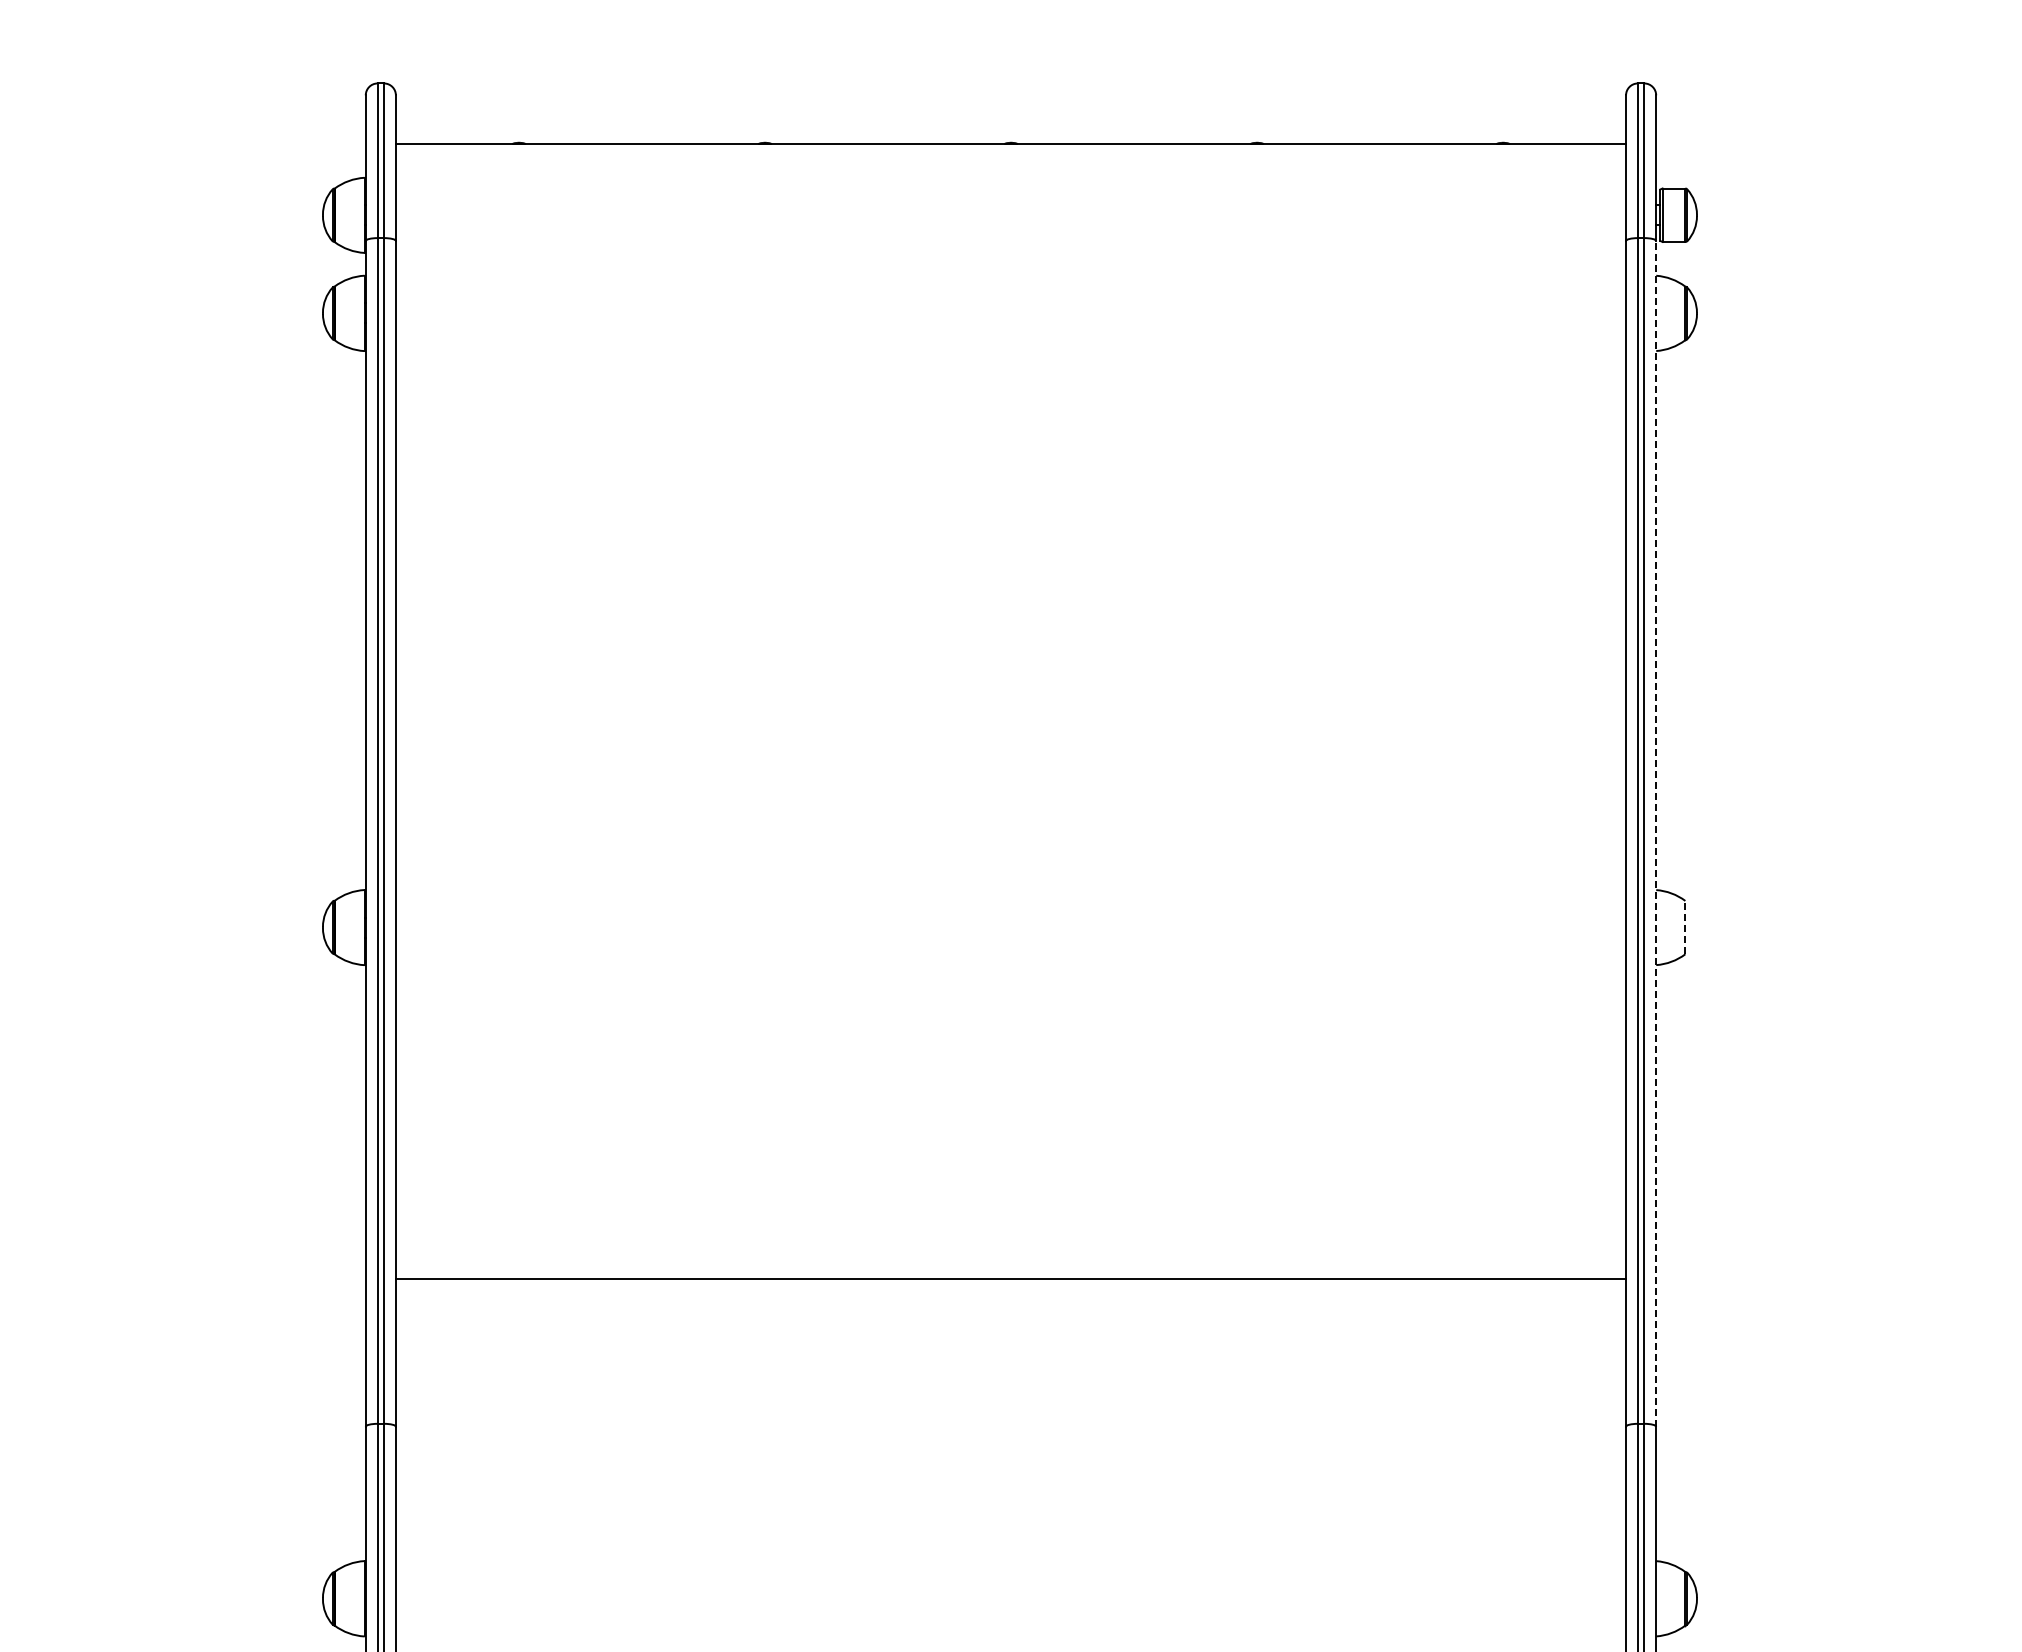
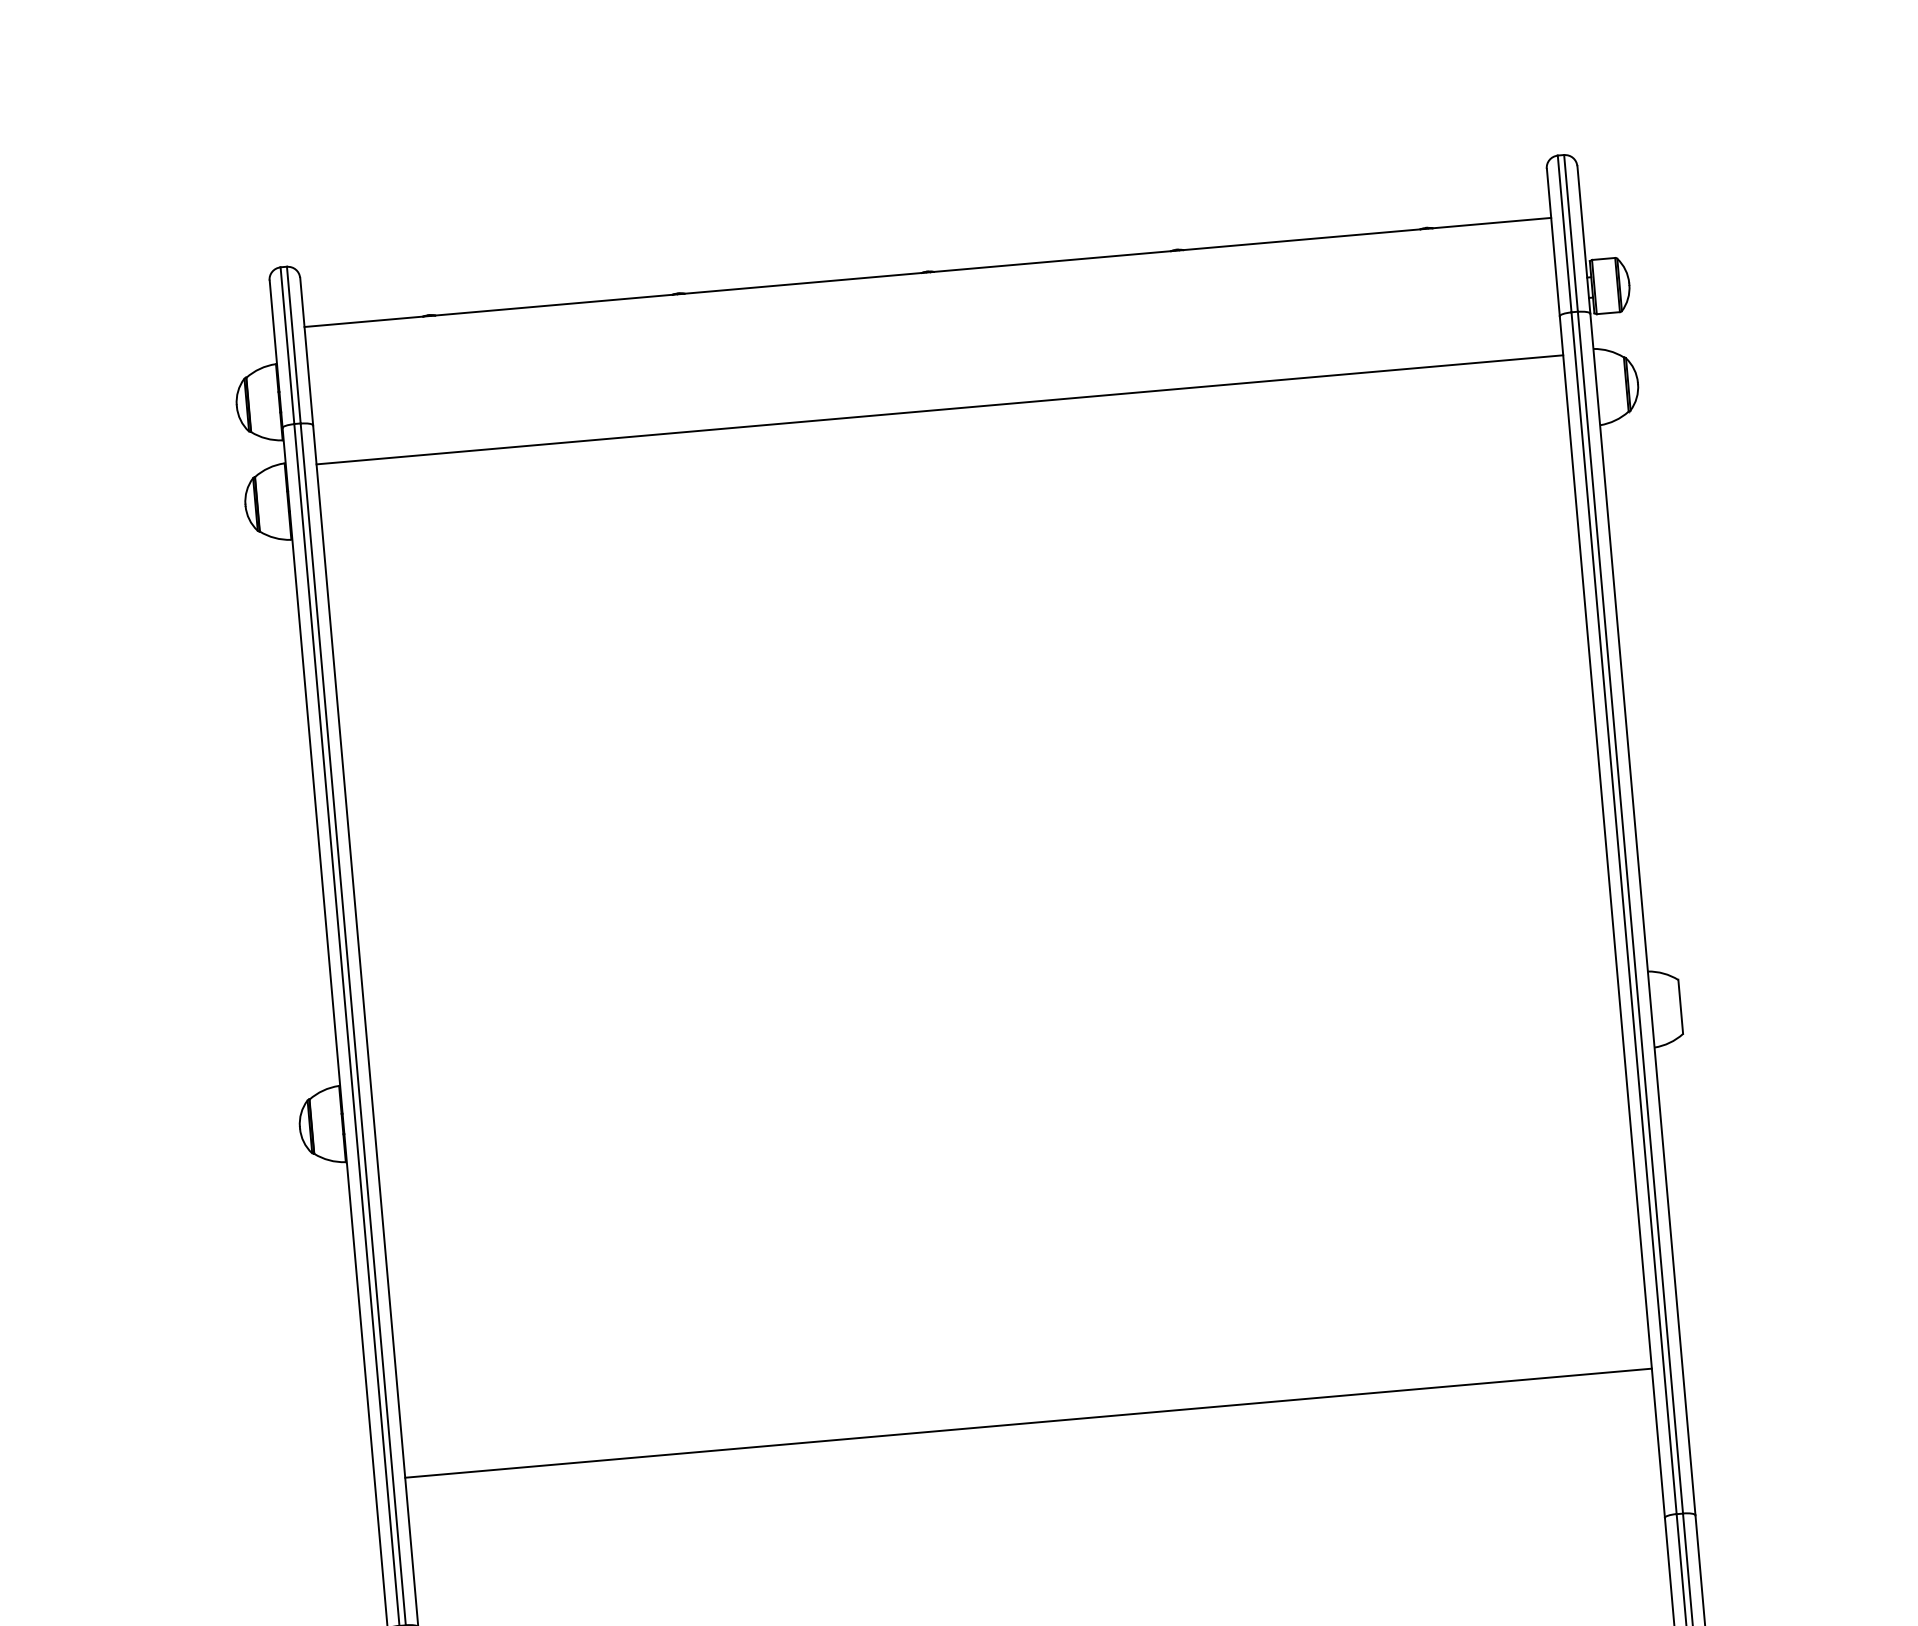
line: (1011, 279) -> (940, 409), added
line: (1656, 833) -> (1643, 914), dashed -> solid
line: (1685, 927) -> (1680, 1006), dashed -> solid

